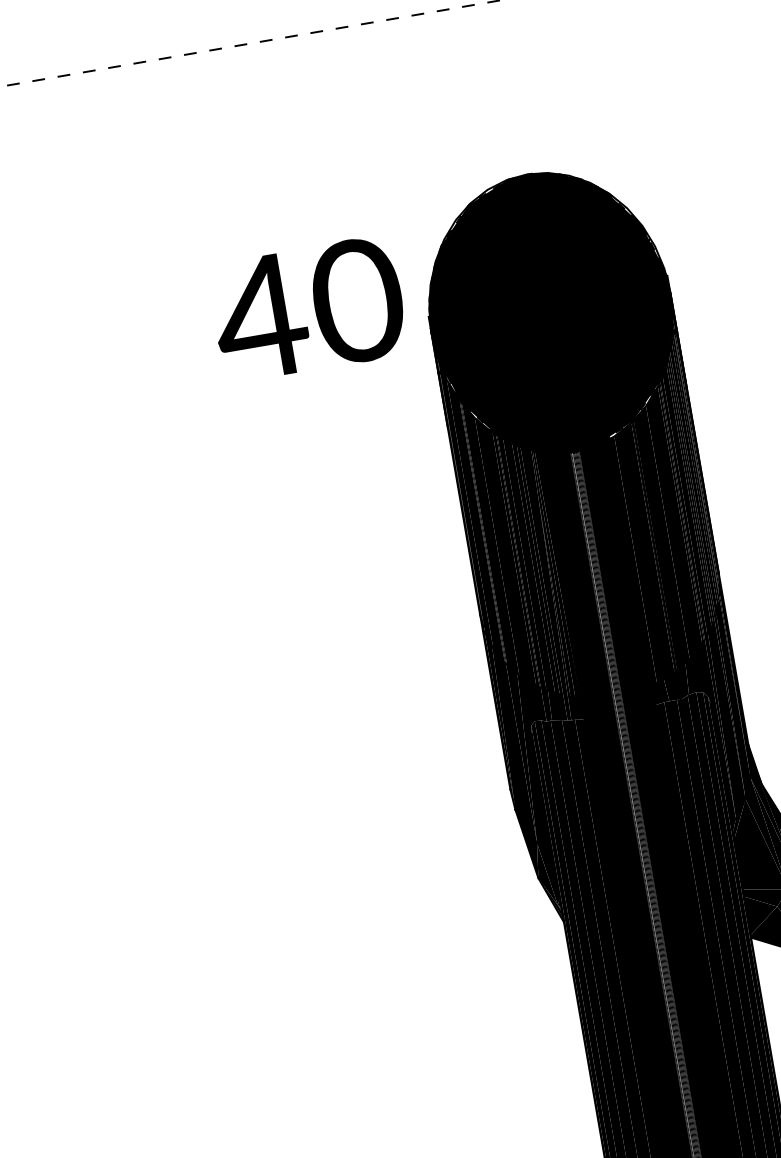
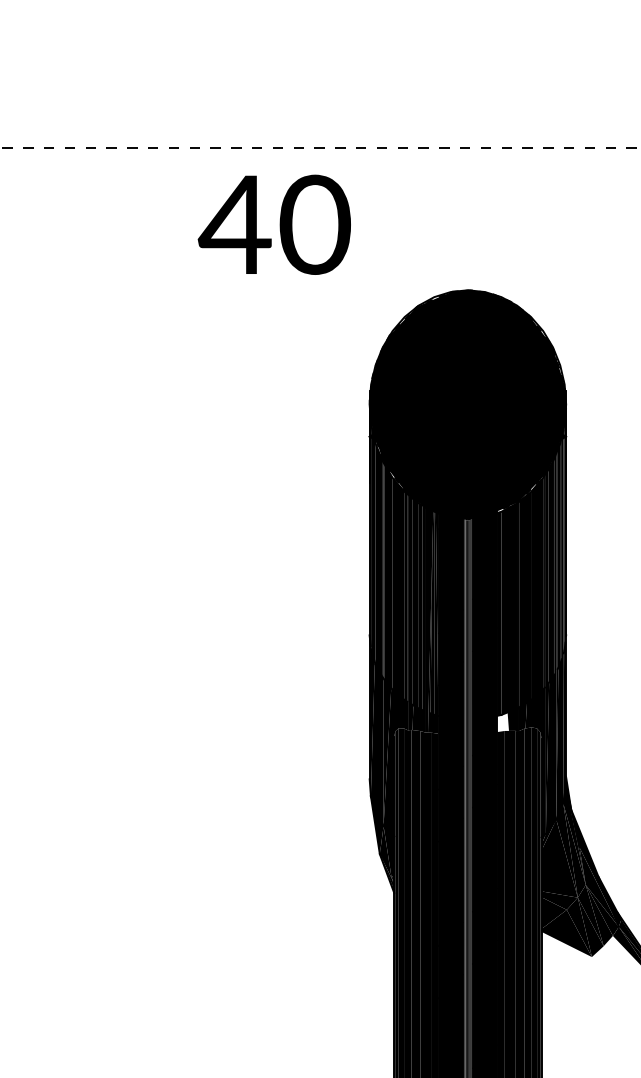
text: (306, 309) -> (273, 224), moved
fill: (659, 692) -> (502, 722), removed

